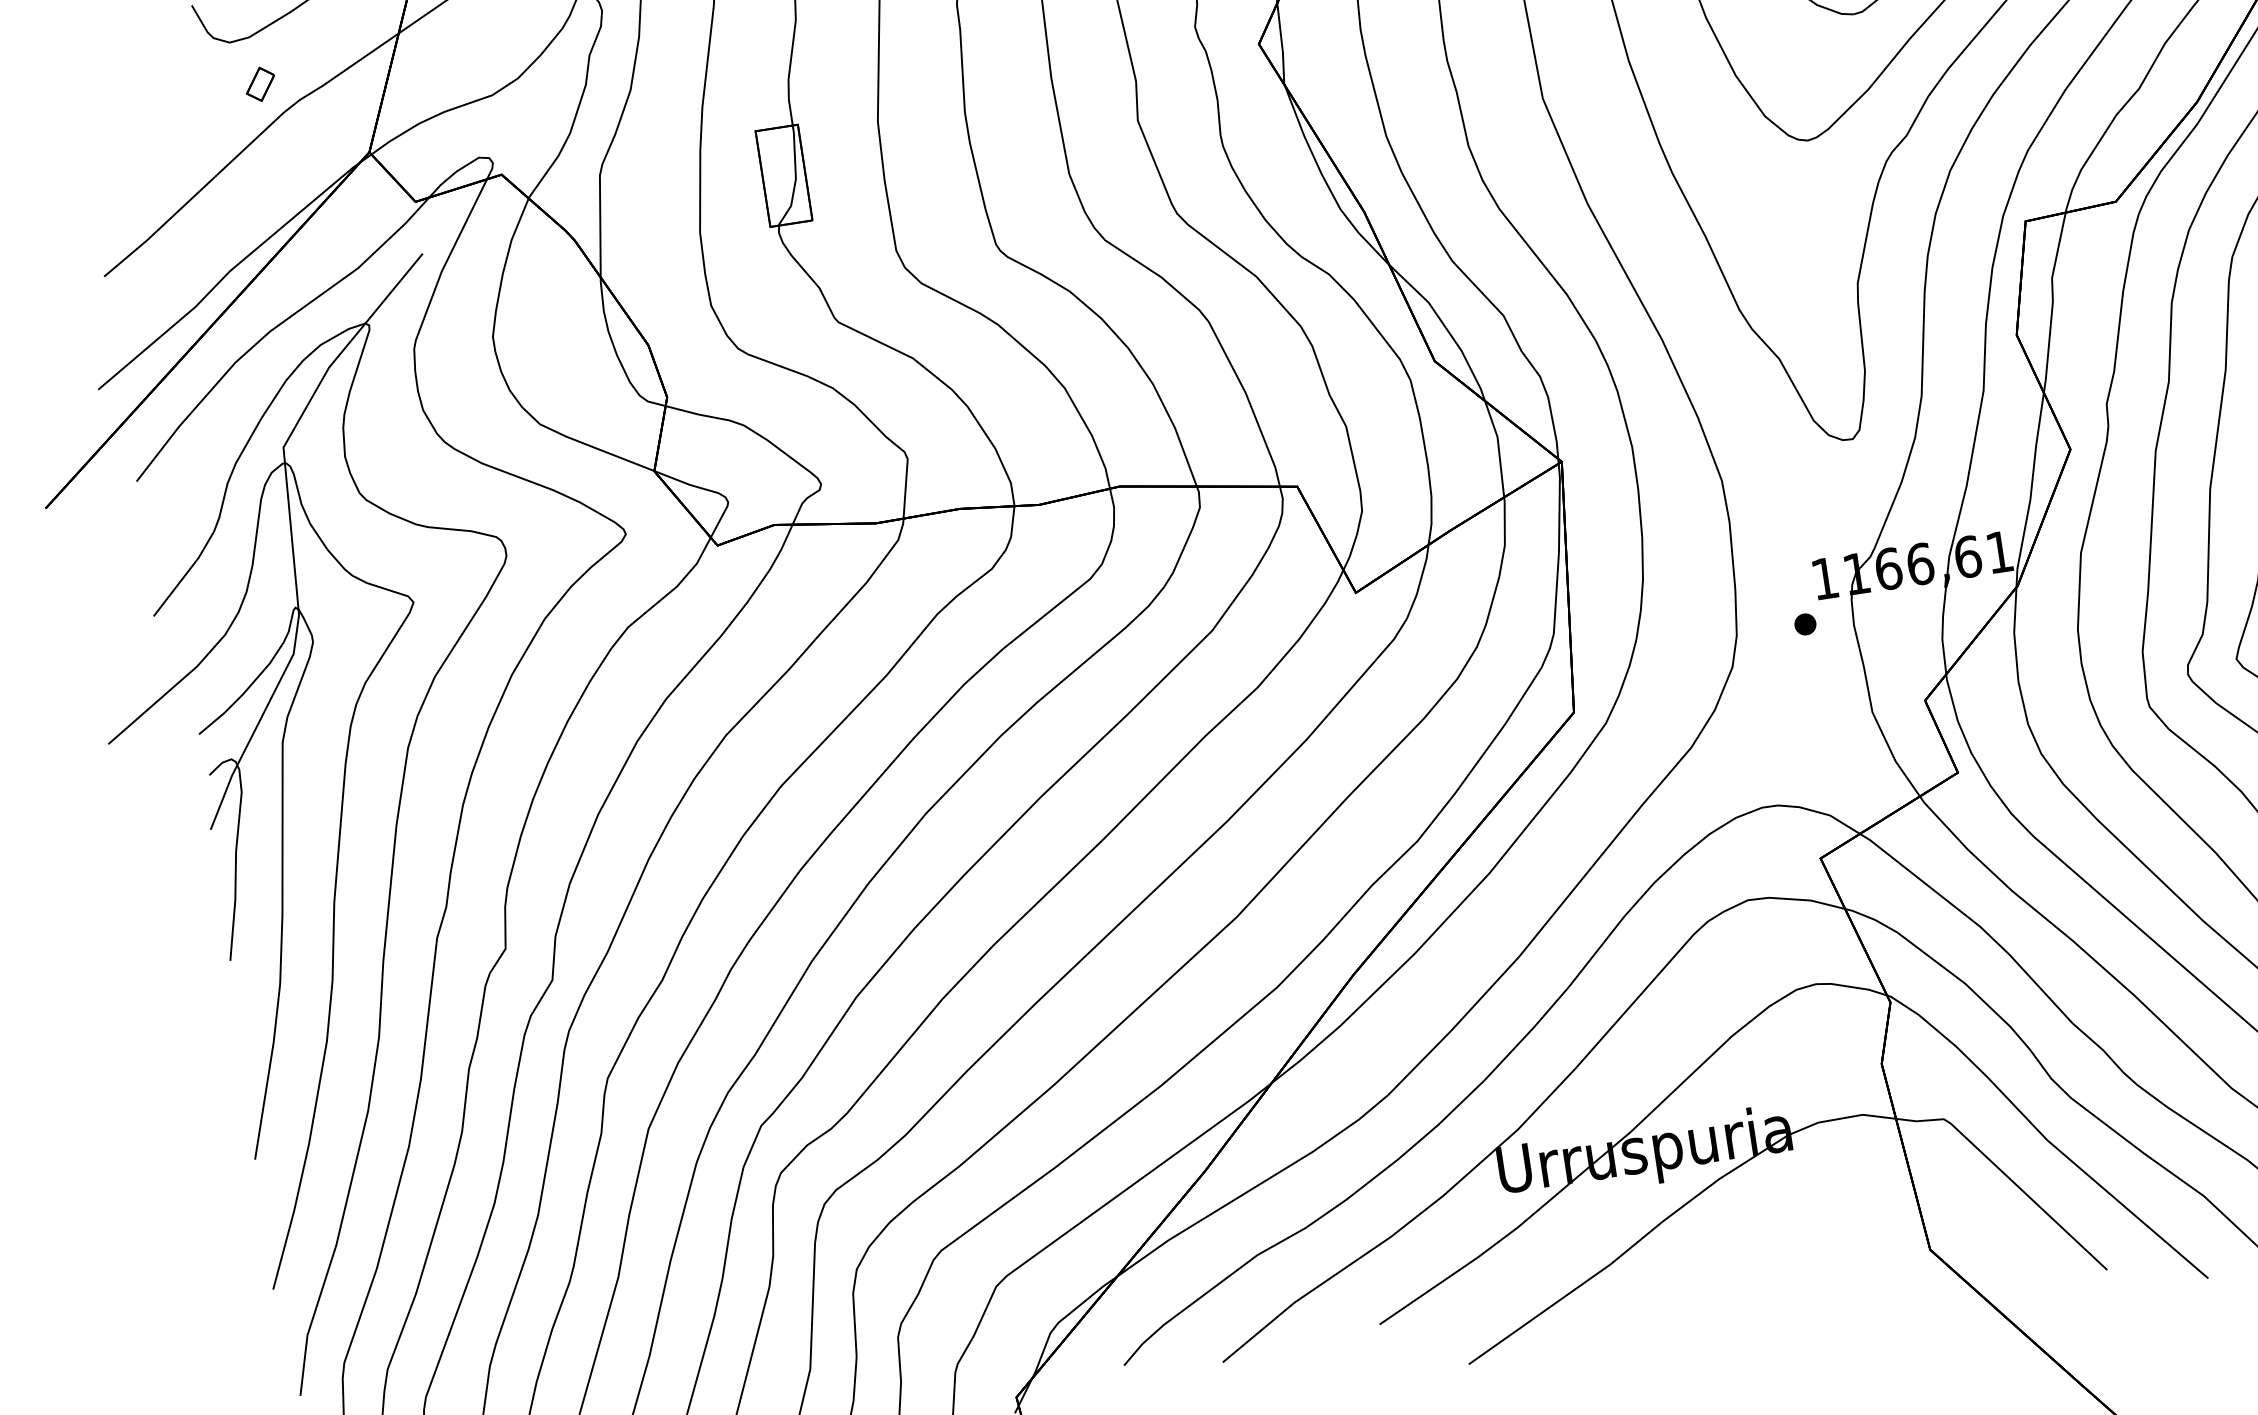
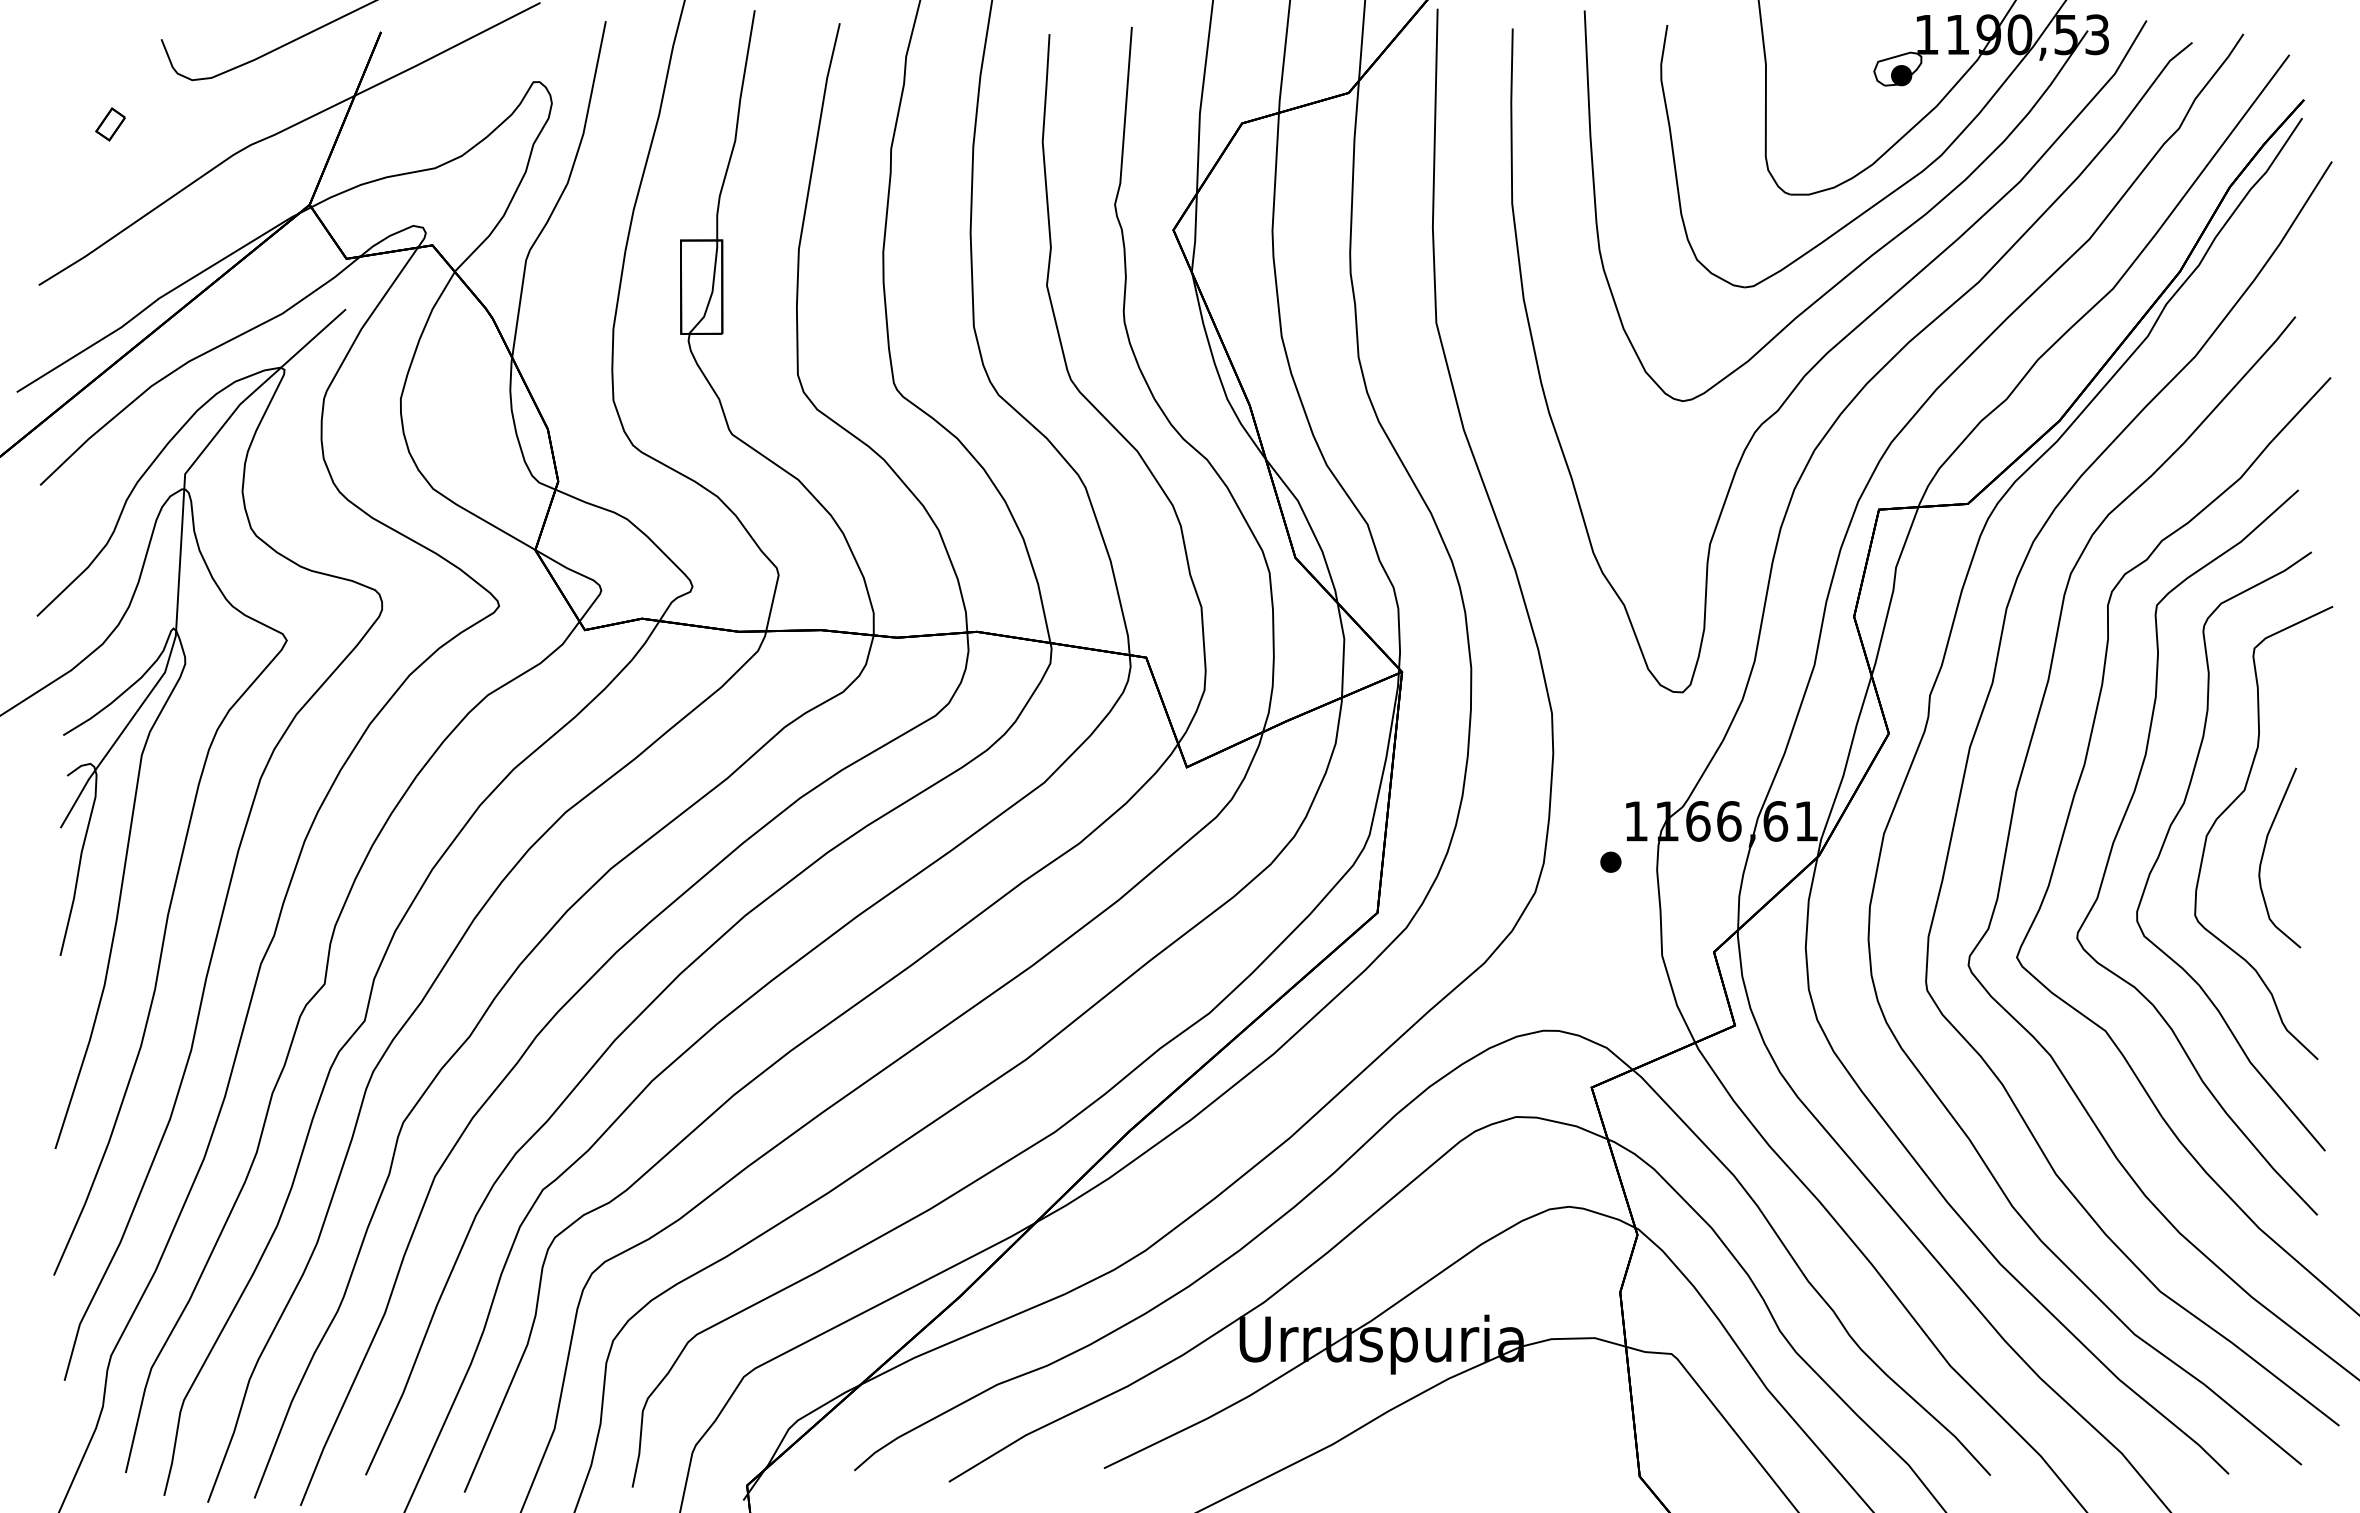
part: (260, 84) -> (110, 124), moved

